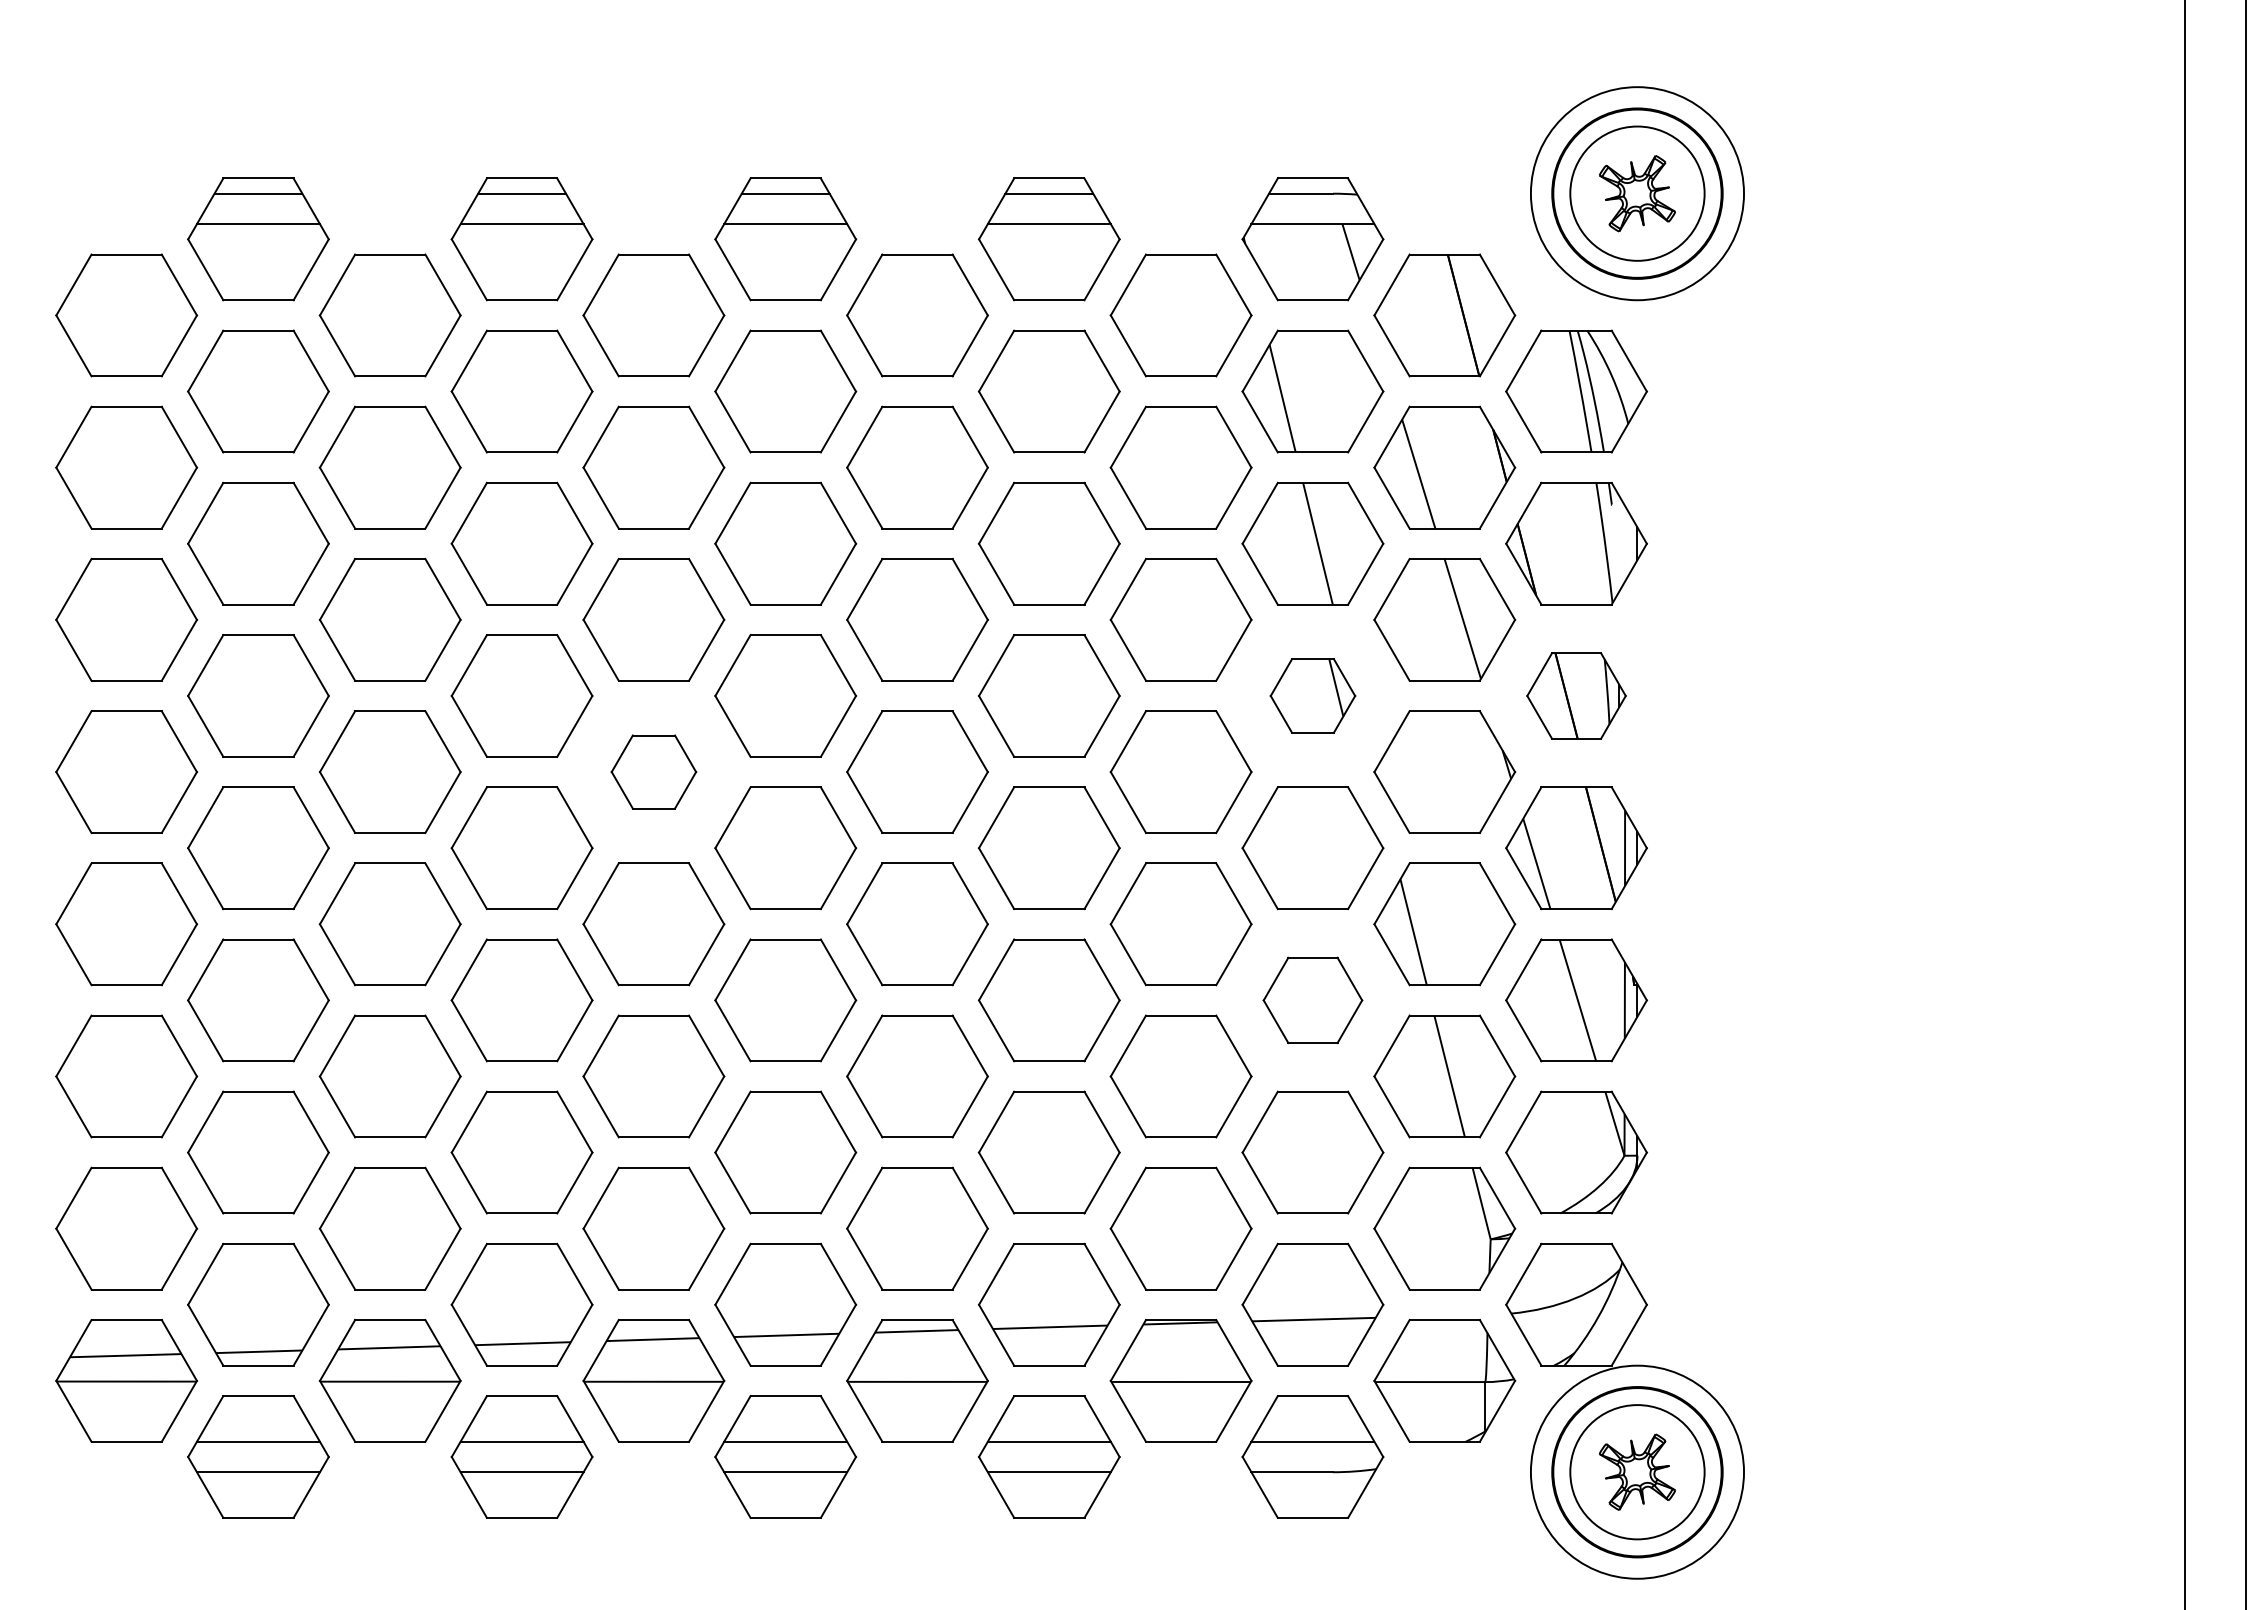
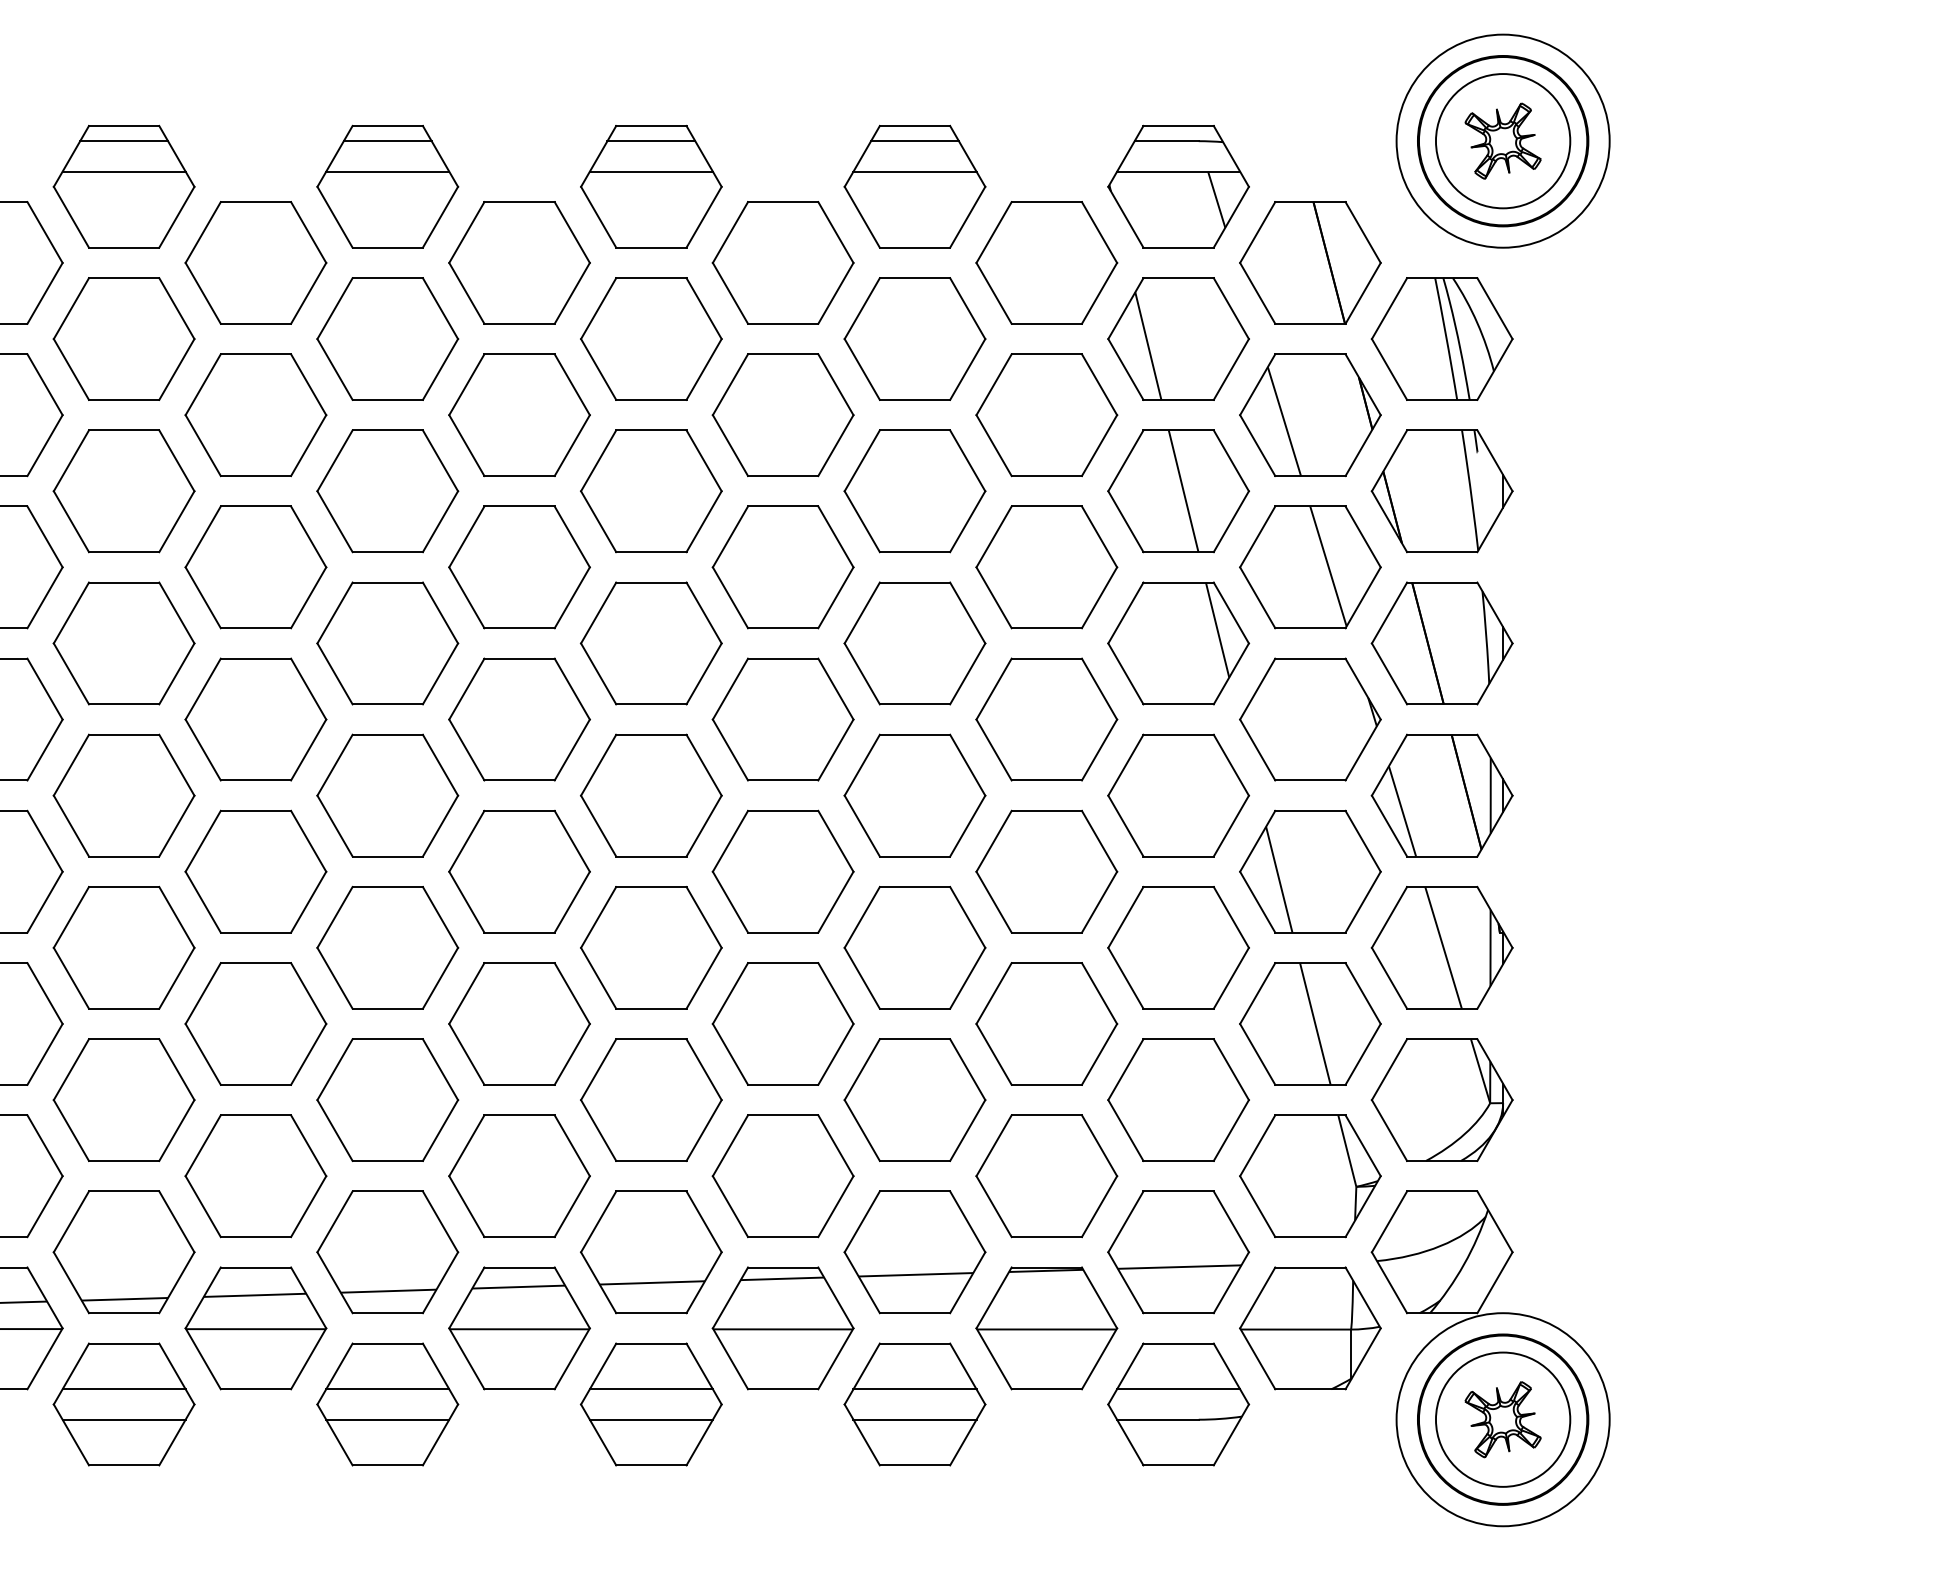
part: (1312, 695) -> (1178, 642), size x1.67
part: (1576, 695) -> (1442, 642), size x1.43
part: (653, 771) -> (519, 718), size x1.67
part: (1312, 1000) -> (1178, 947), size x1.43

